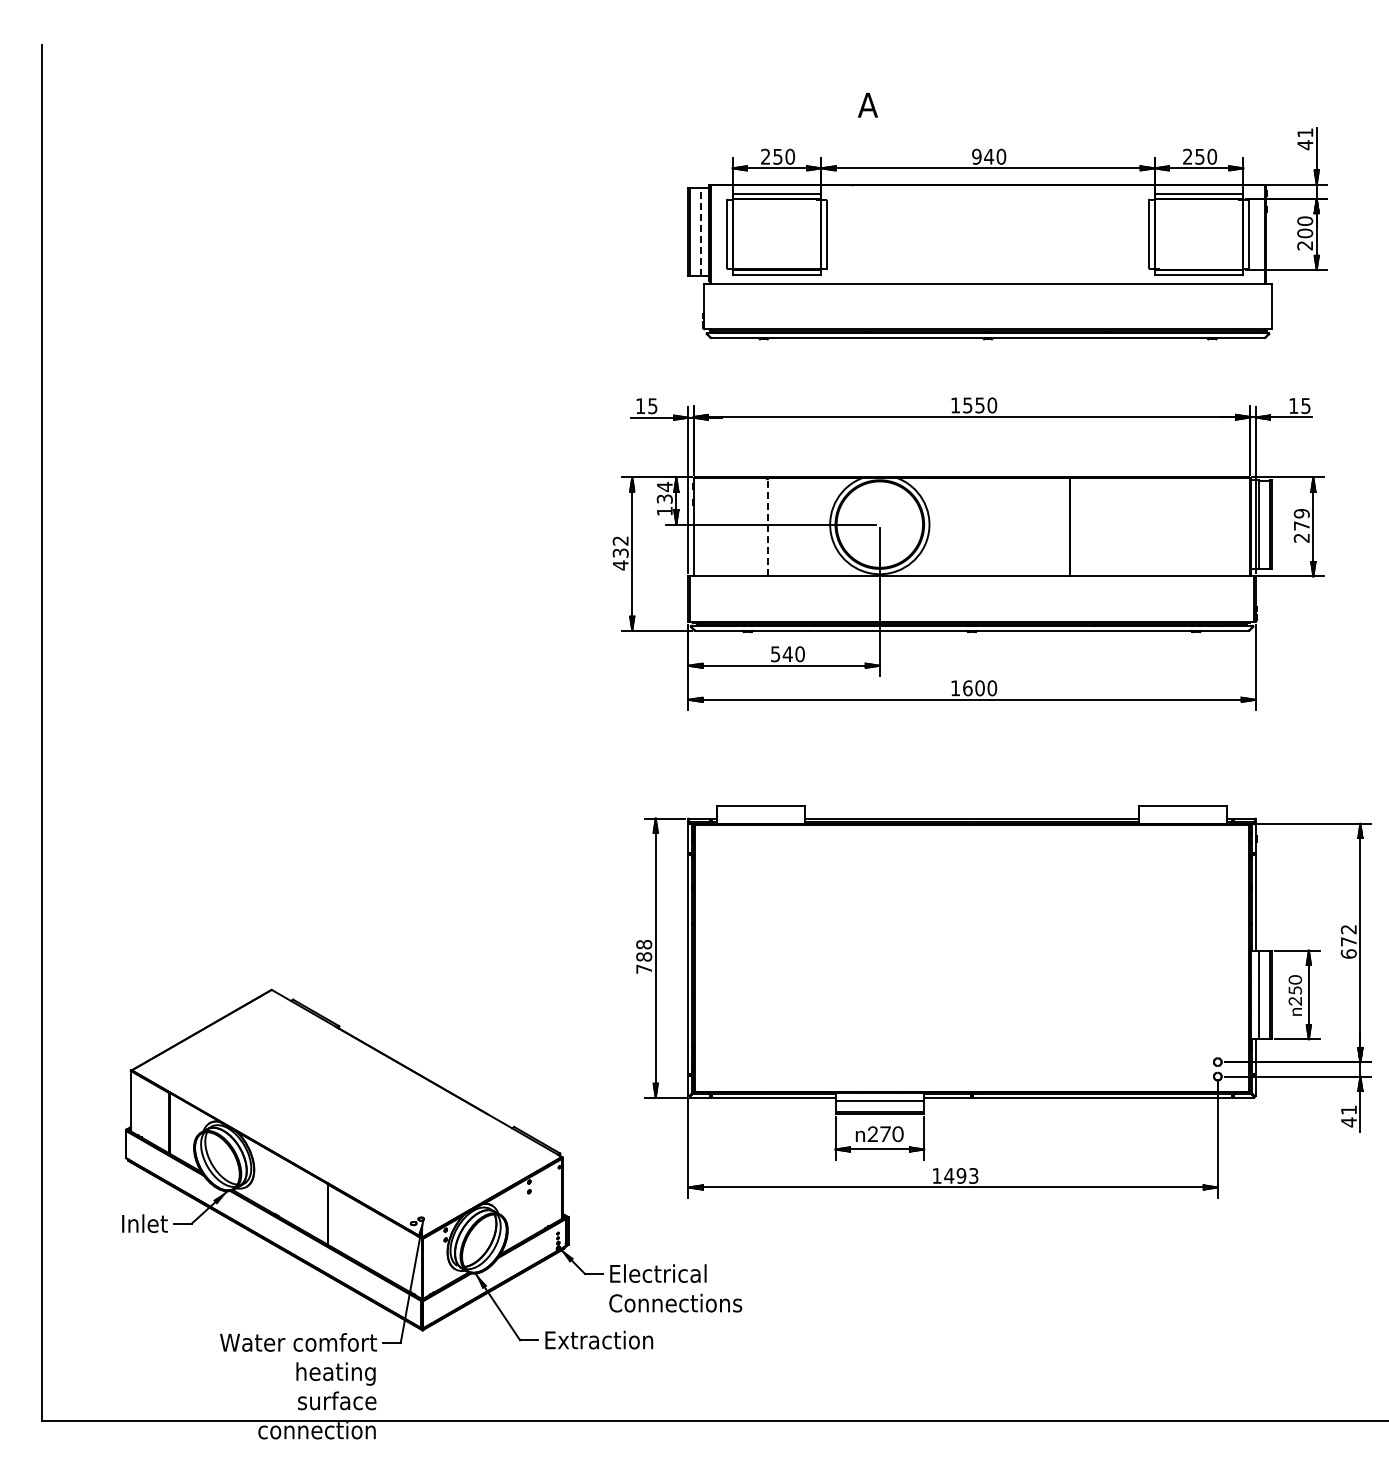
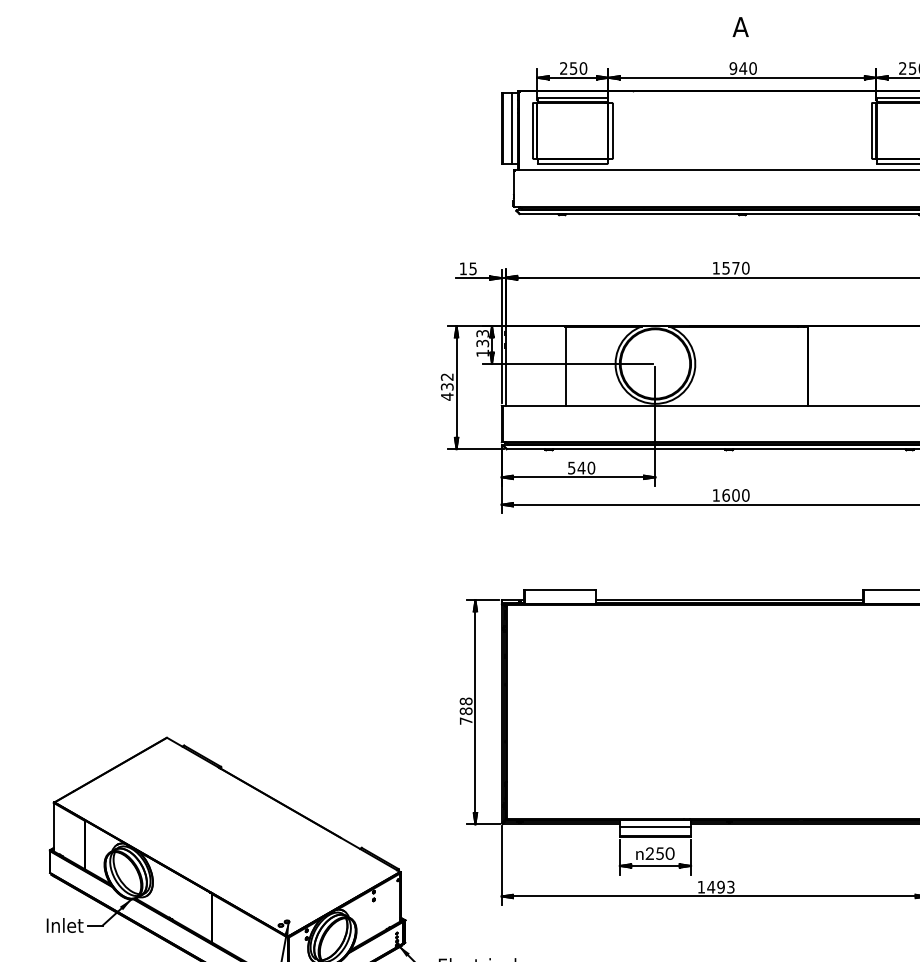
text: (867, 104) -> (740, 26), moved
line: (700, 231) -> (511, 128), dashed -> solid
text: (979, 405) -> (735, 268), 1550 -> 1570
text: (664, 486) -> (482, 333), 134 -> 133
line: (768, 527) -> (566, 366), dashed -> solid
text: (885, 1134) -> (660, 853), 270 -> 250

